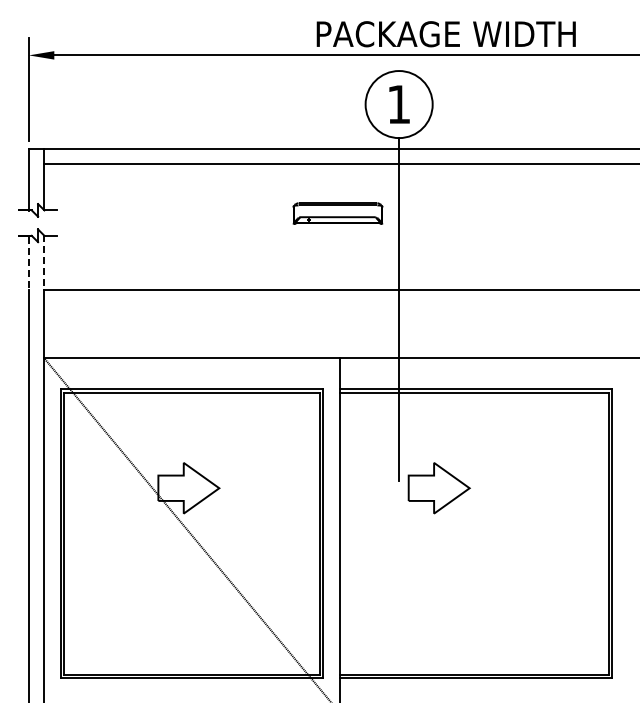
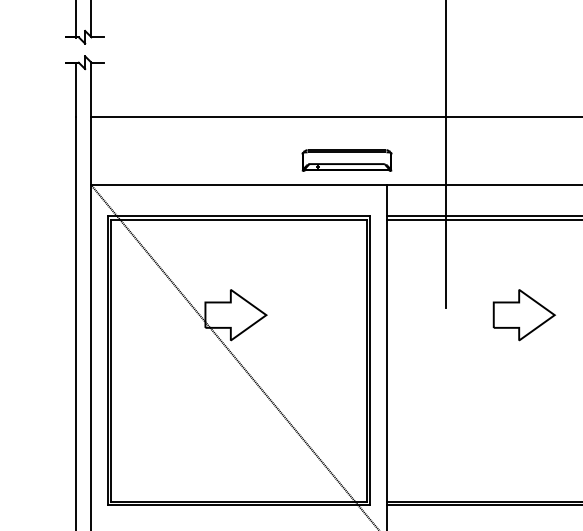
part: (337, 213) -> (346, 160), moved
line: (28, 263) -> (75, 90), dashed -> solid
line: (43, 263) -> (90, 90), dashed -> solid
part: (438, 488) -> (523, 315), moved

